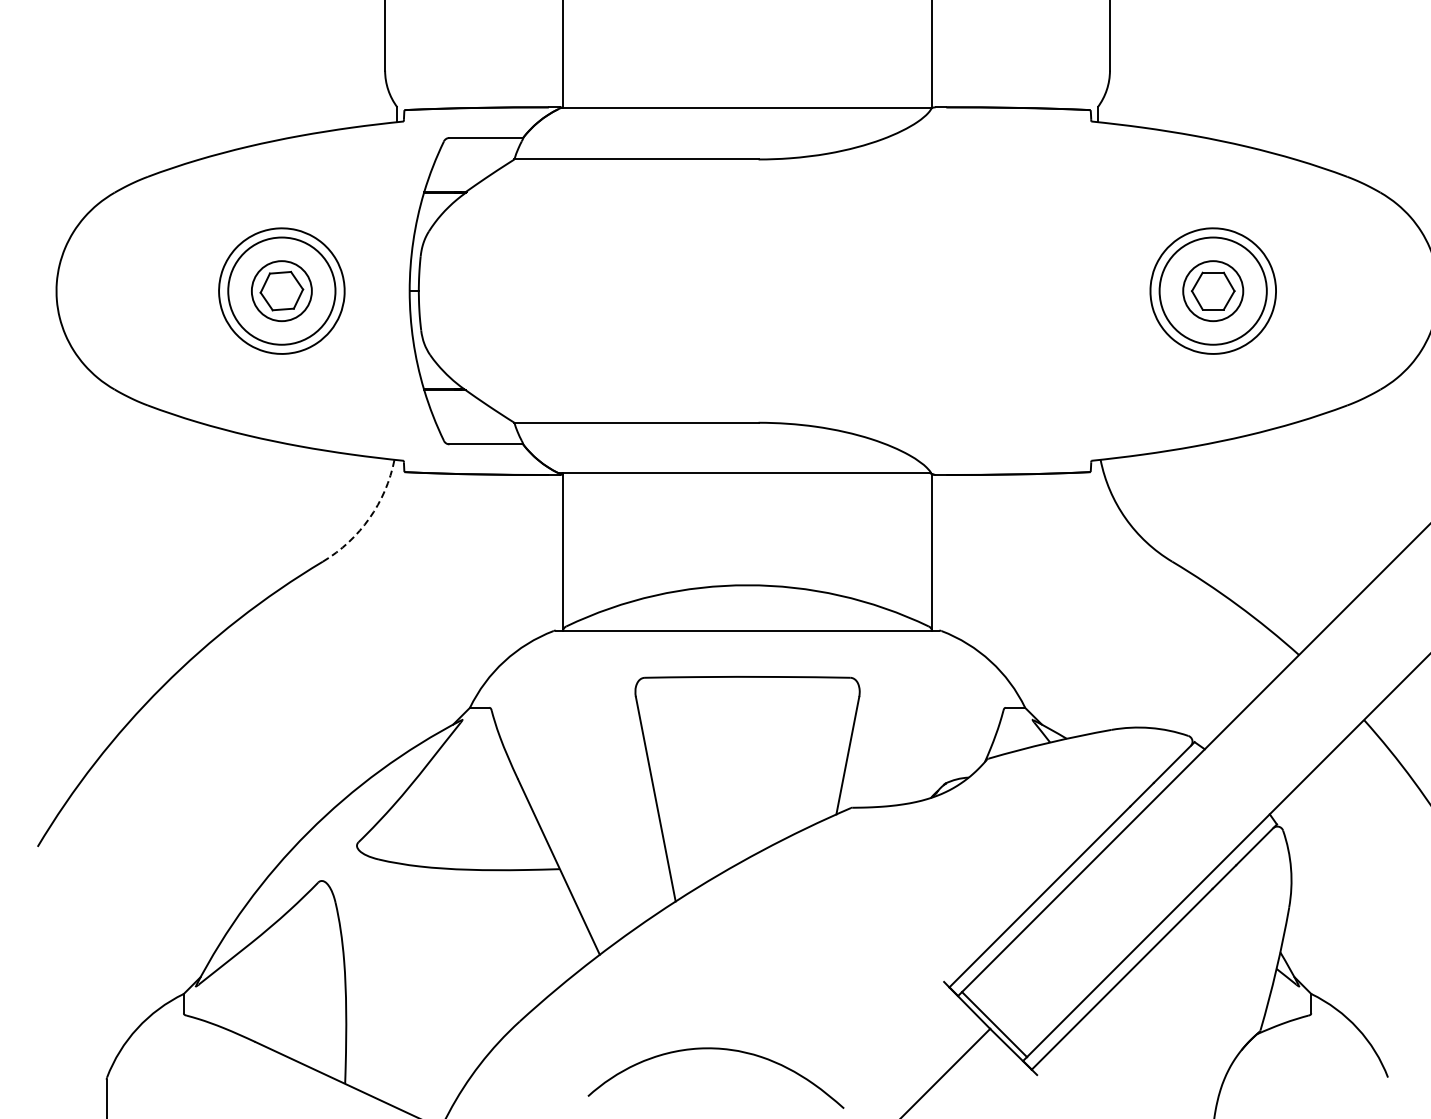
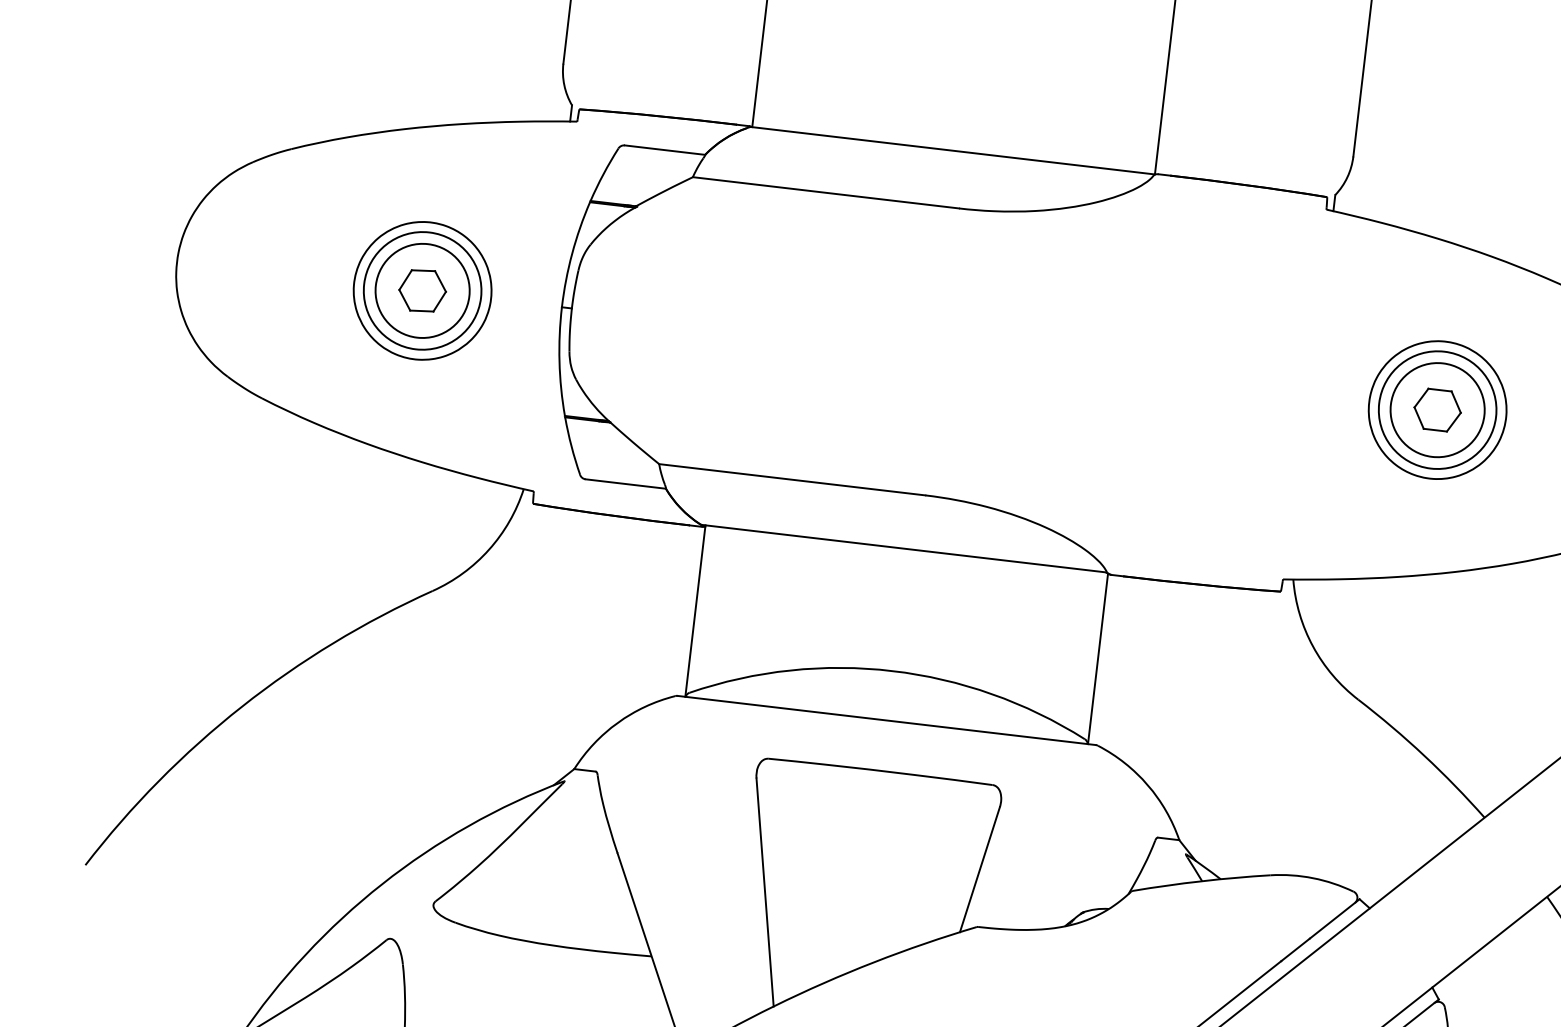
circle: (281, 291) -> (422, 291), size x1.43
circle: (1213, 291) -> (1437, 410), size x1.43
arc: (369, 518) -> (489, 549), dashed -> solid

